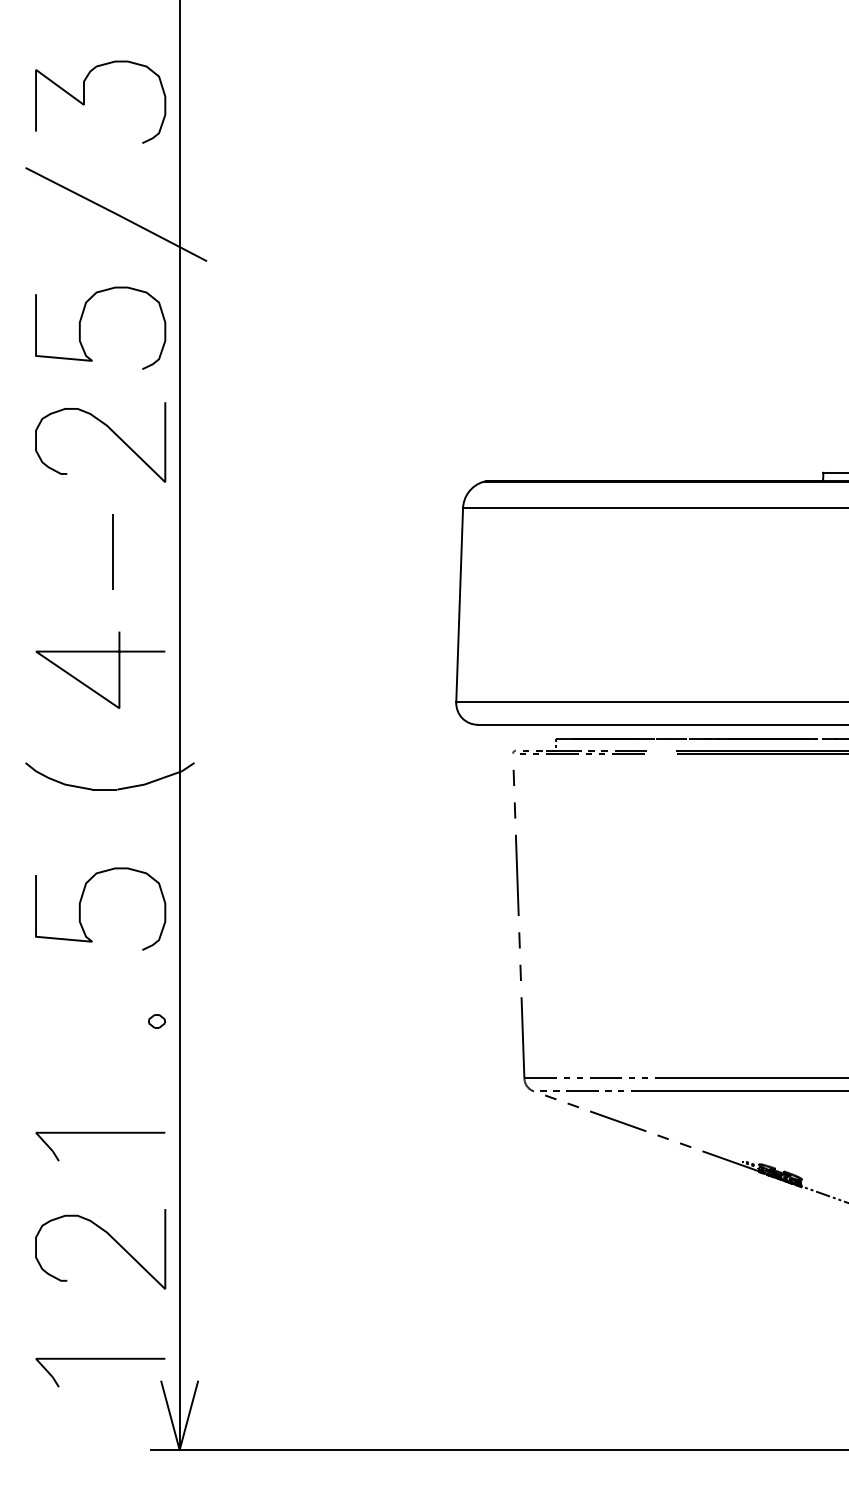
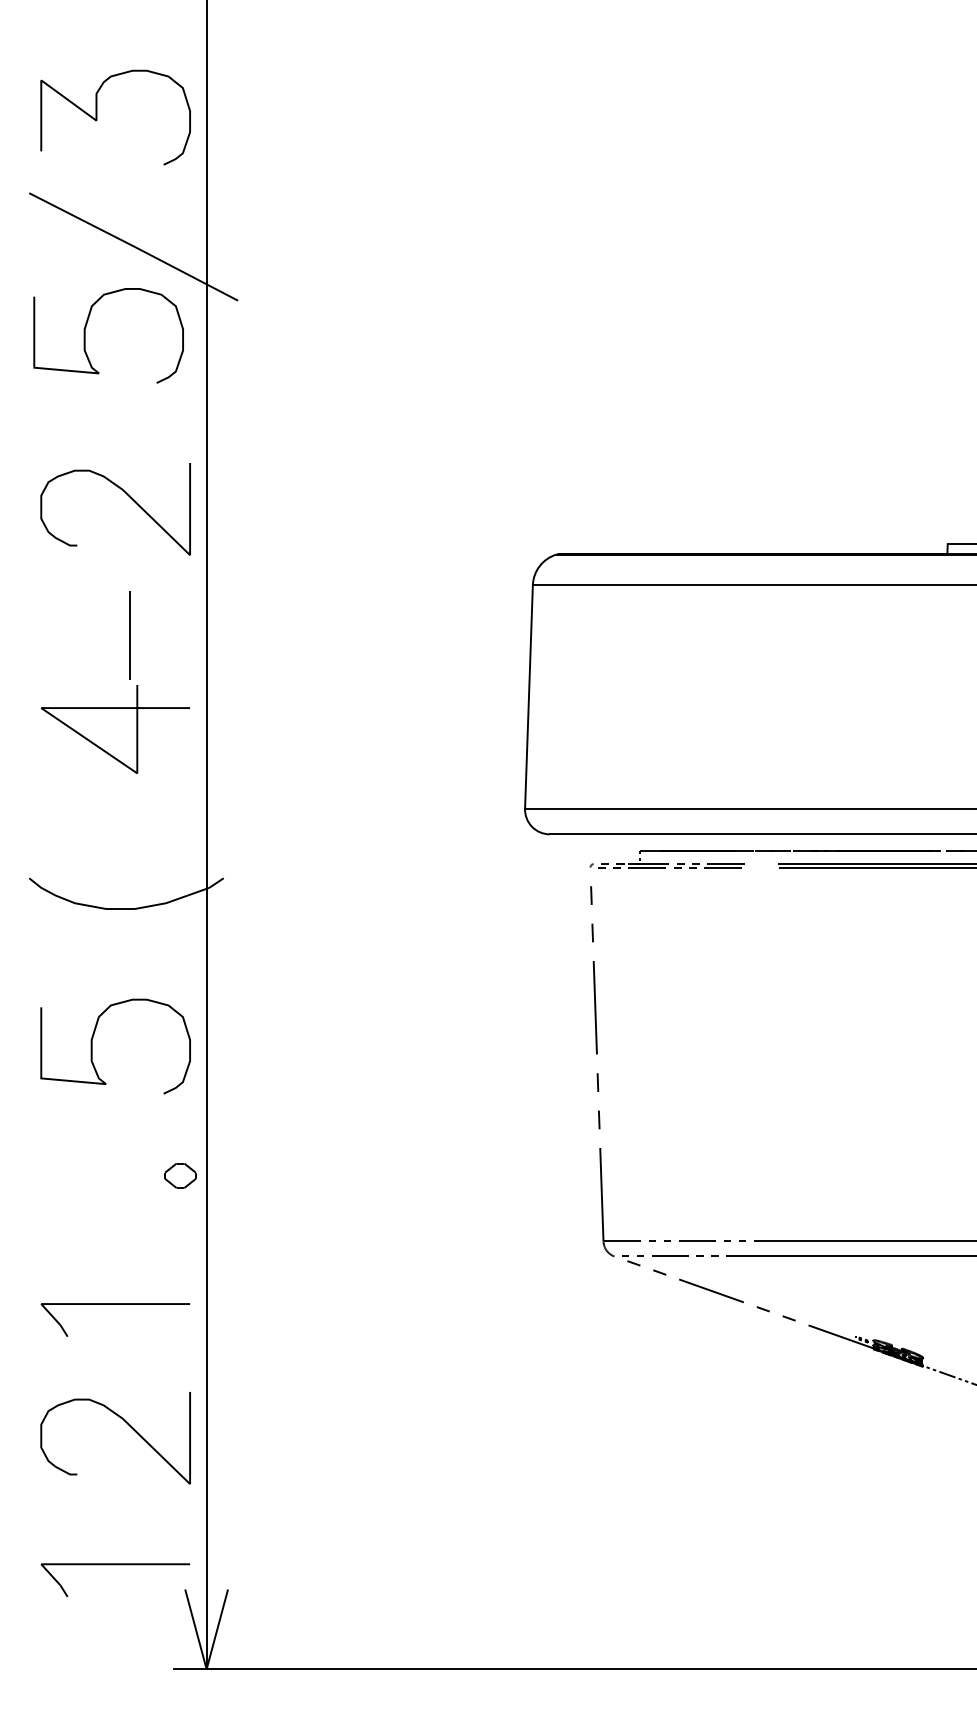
curve: (80, 327) -> (85, 335), moved
line: (99, 651) -> (114, 708), moved
part: (156, 1021) -> (180, 1175), size x1.6

